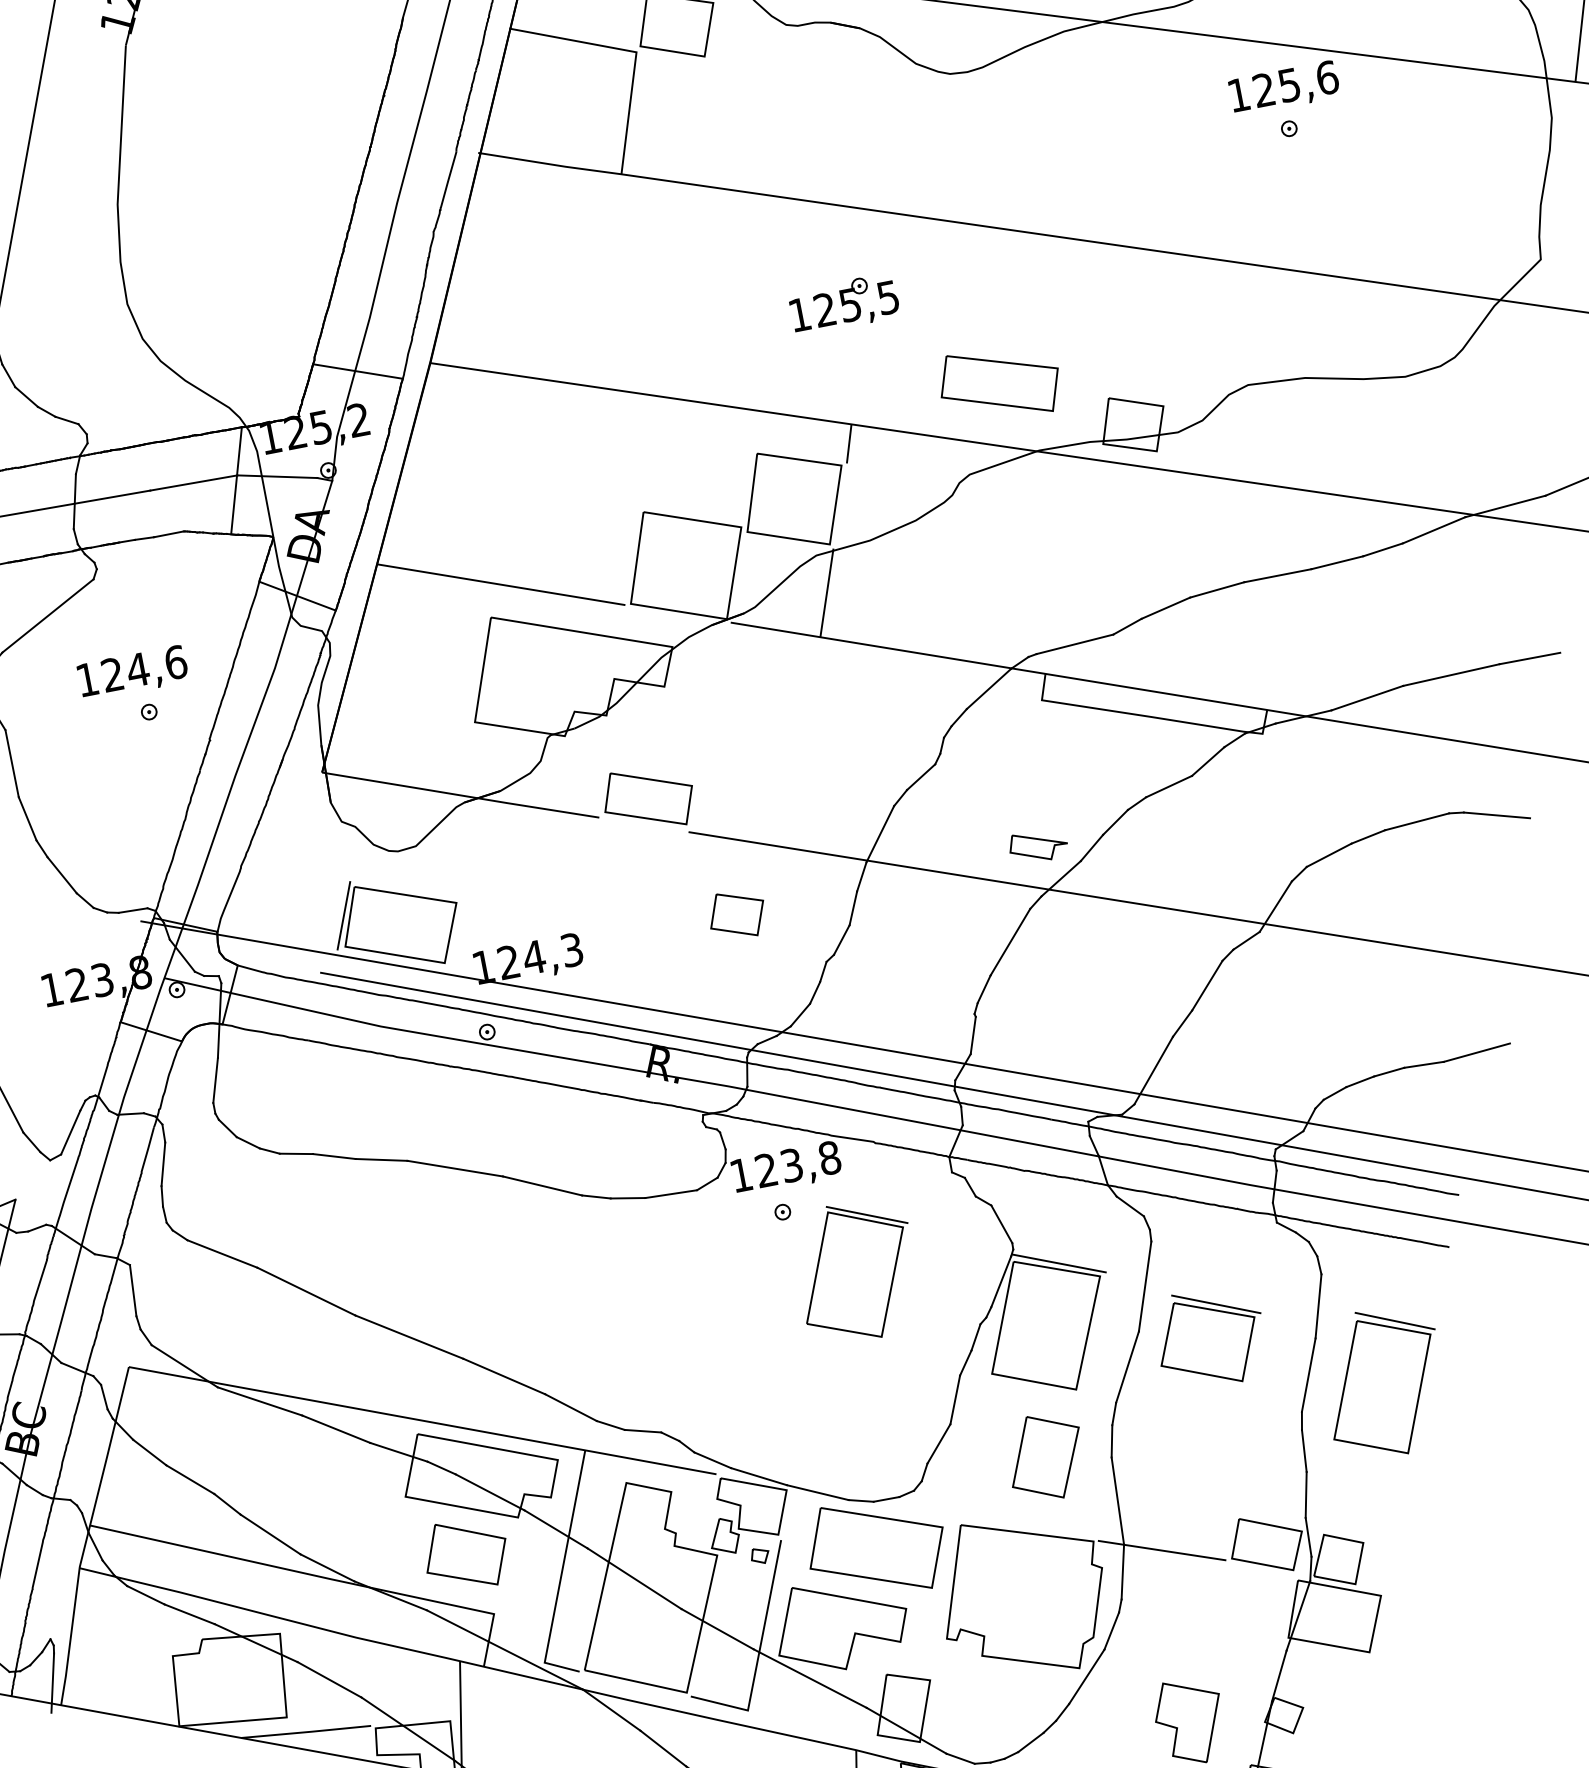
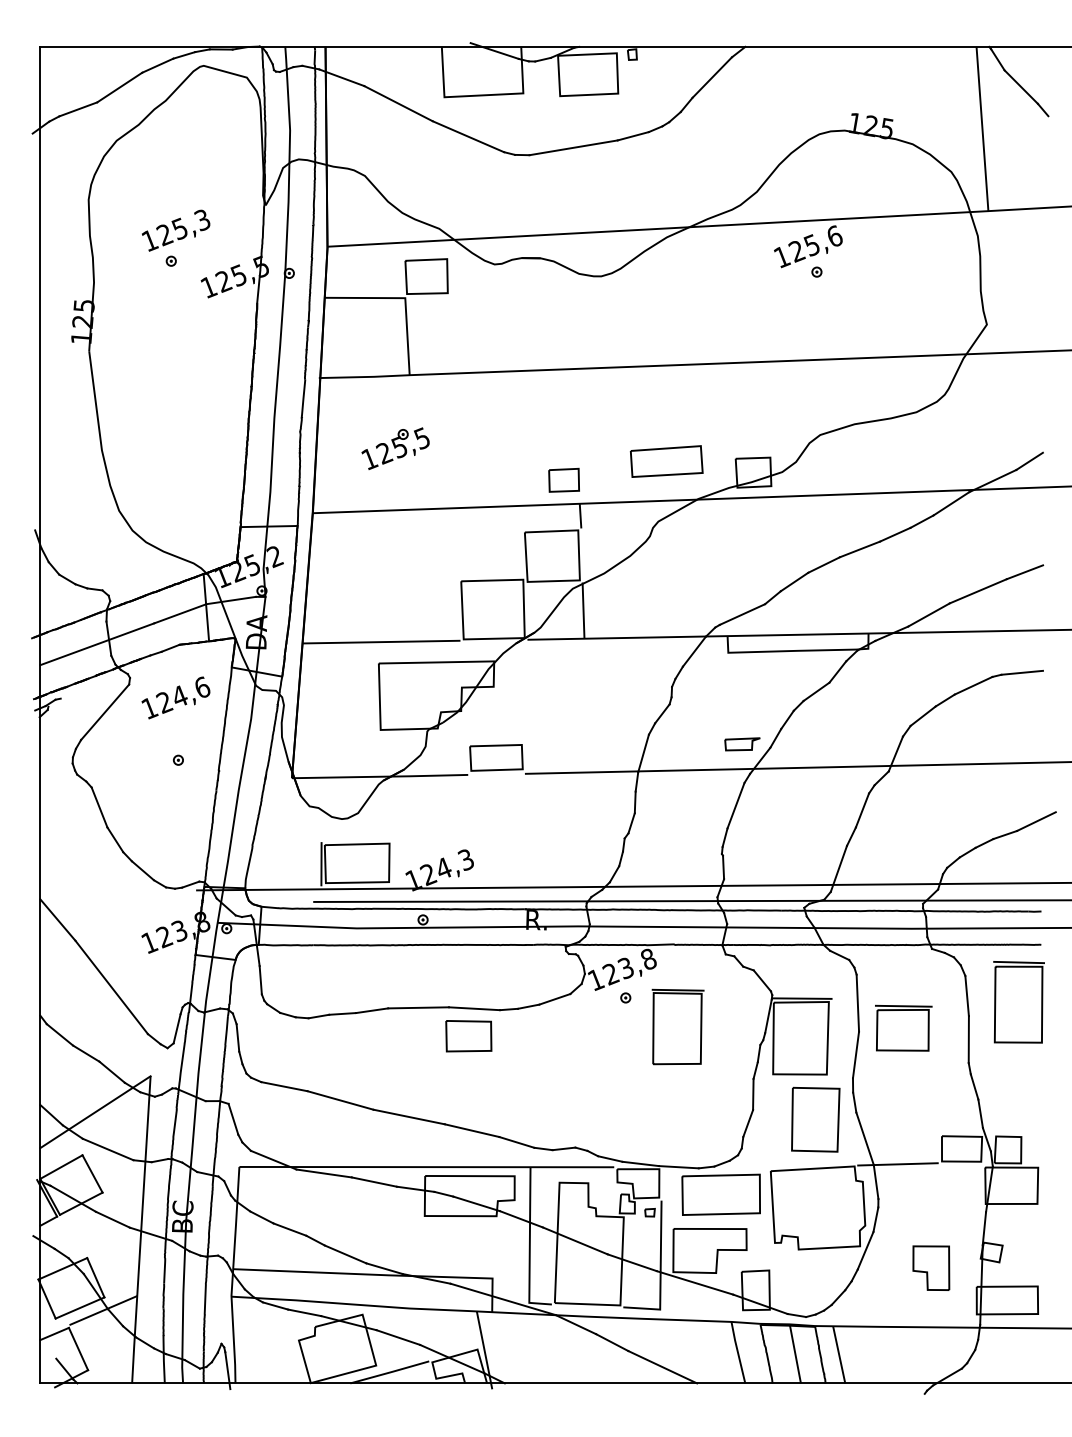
part: (843, 305) -> (395, 448), moved
text: (131, 670) -> (175, 697), moved
part: (736, 913) -> (563, 479), moved
part: (1382, 1383) -> (1018, 1002), moved
part: (1045, 1456) -> (815, 1119), size x1.4
part: (465, 1555) -> (468, 1036), moved

